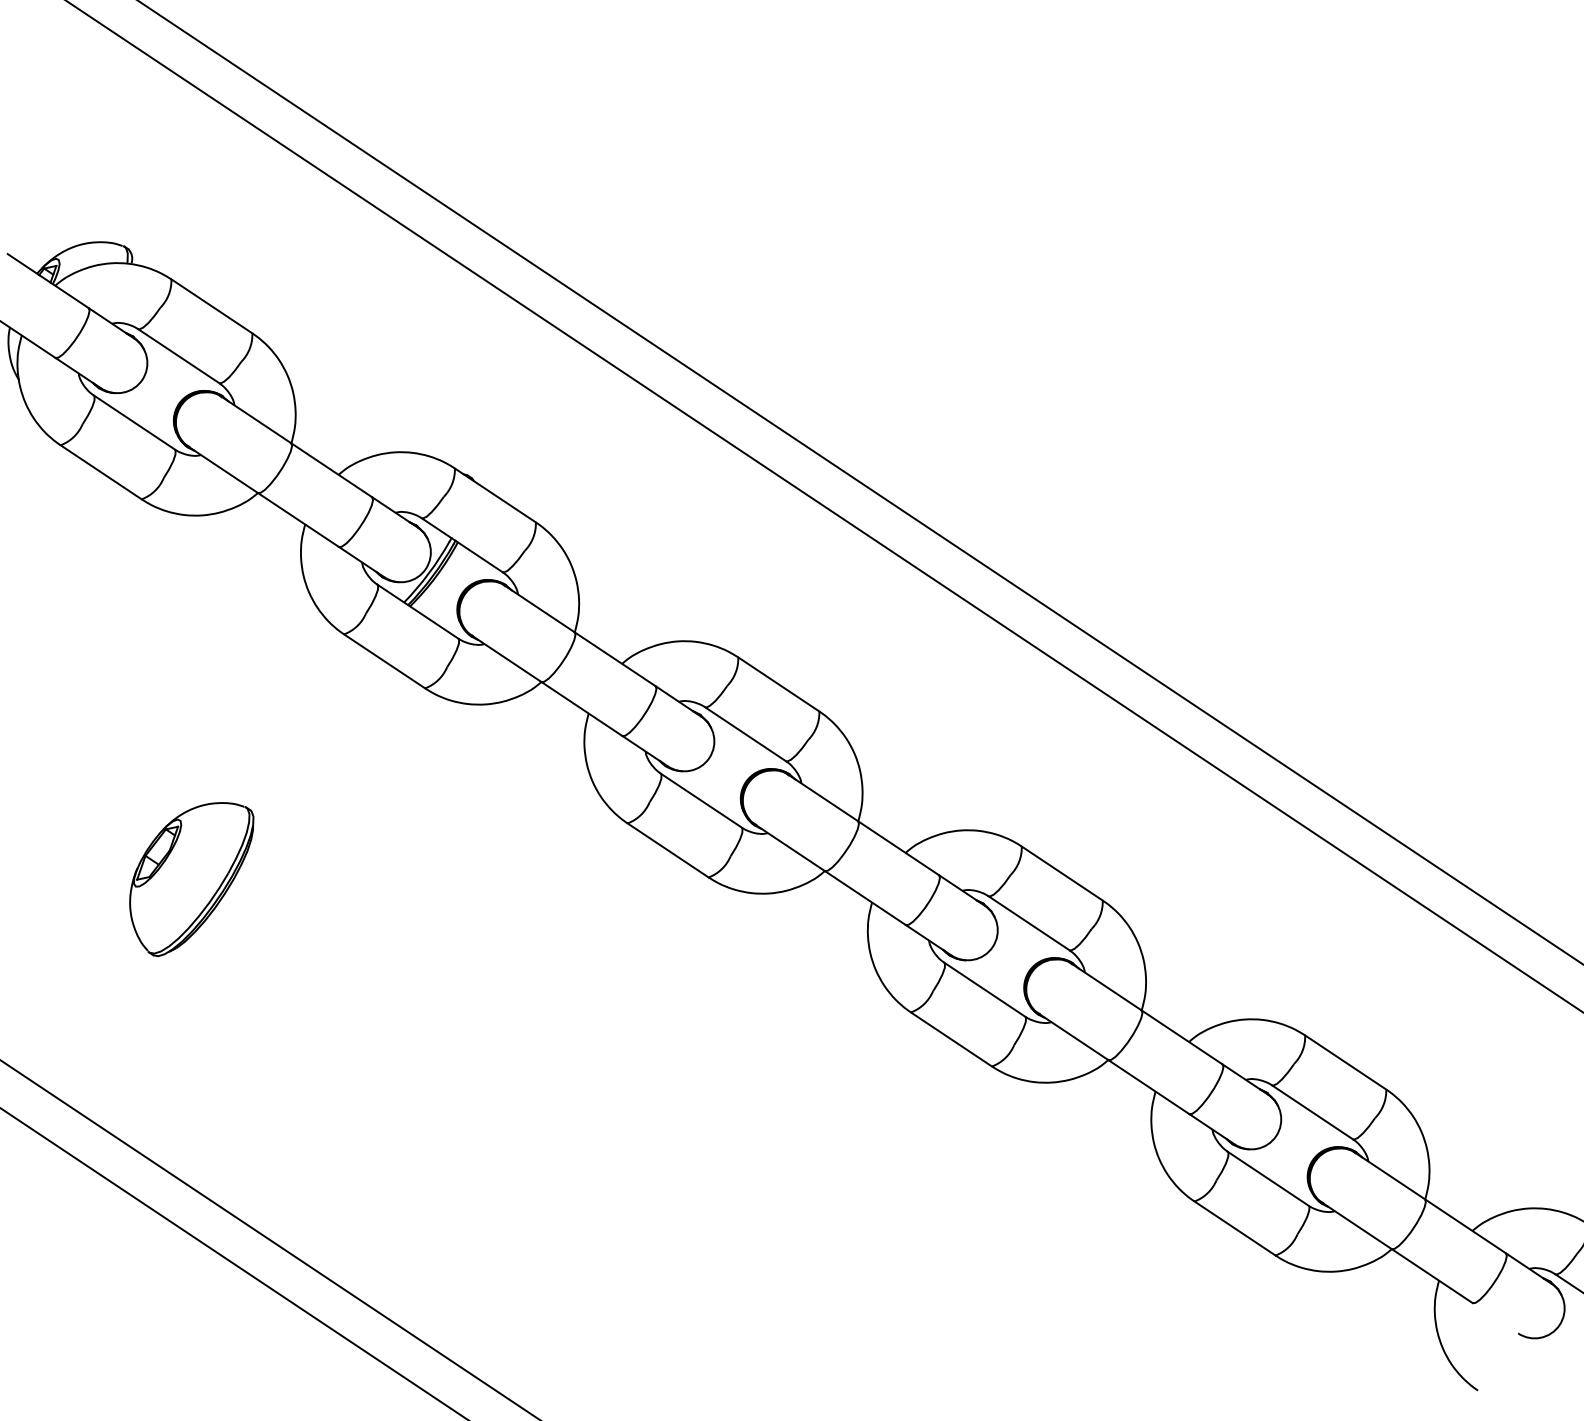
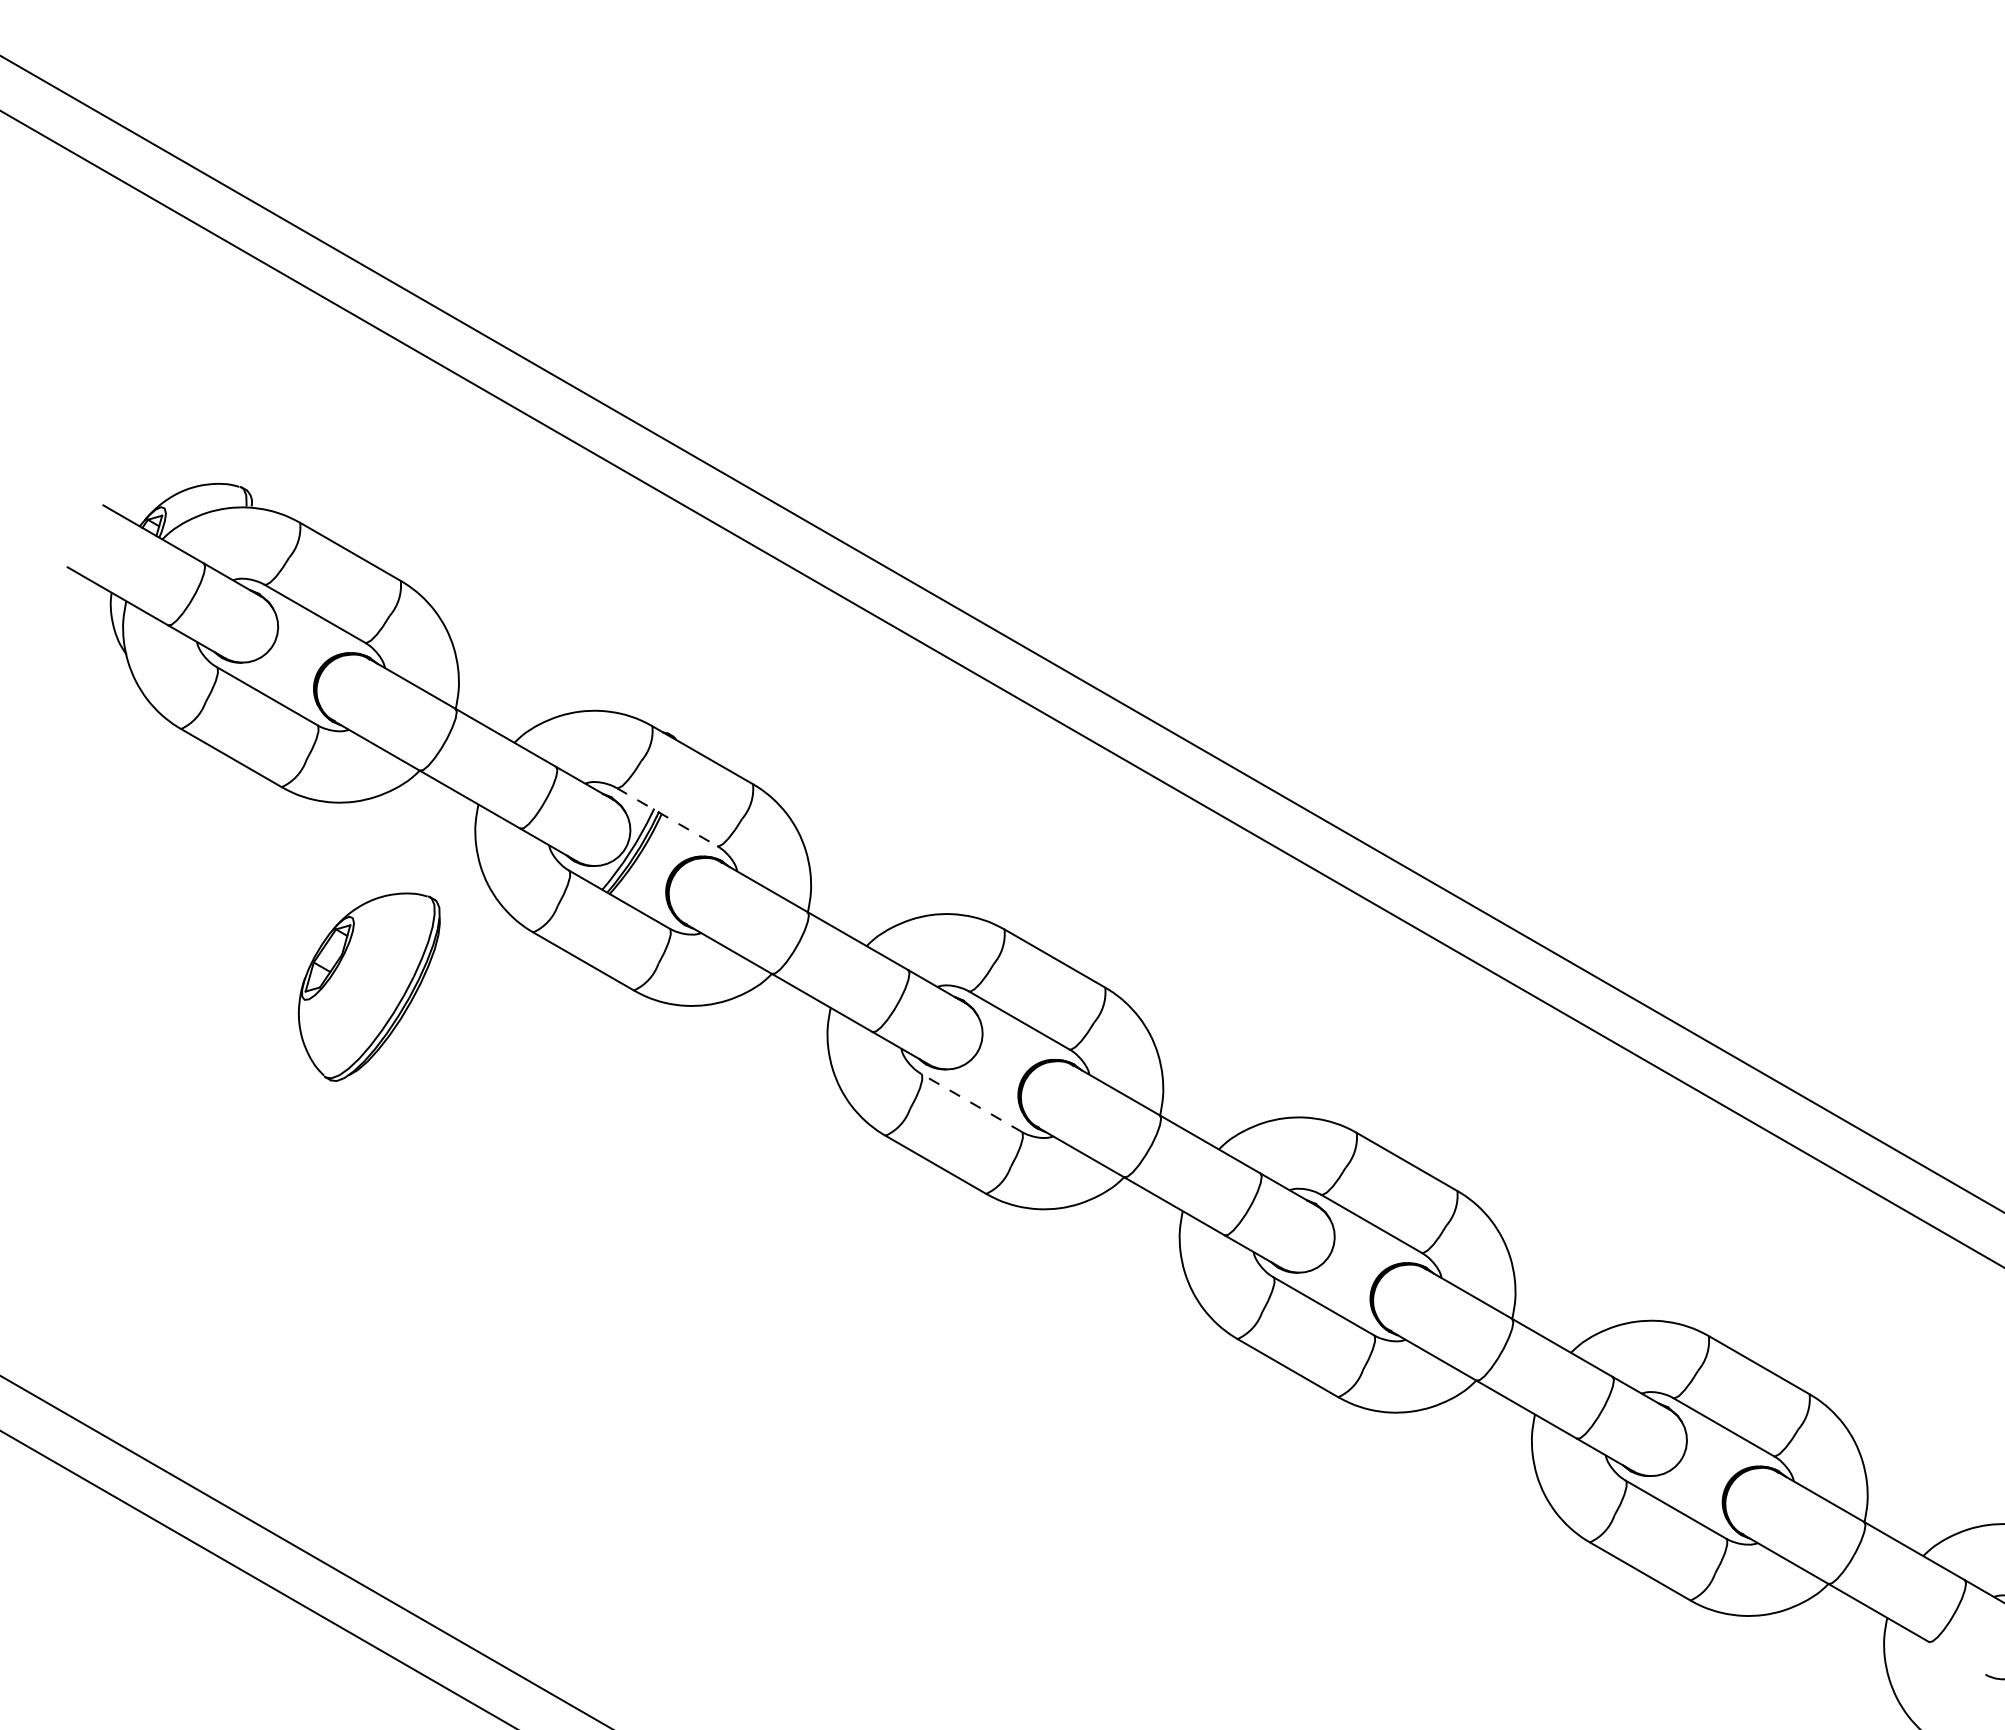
line: (462, 545) -> (667, 817), solid -> dashed
line: (701, 800) -> (971, 1102), solid -> dashed
part: (189, 878) -> (368, 986), moved

